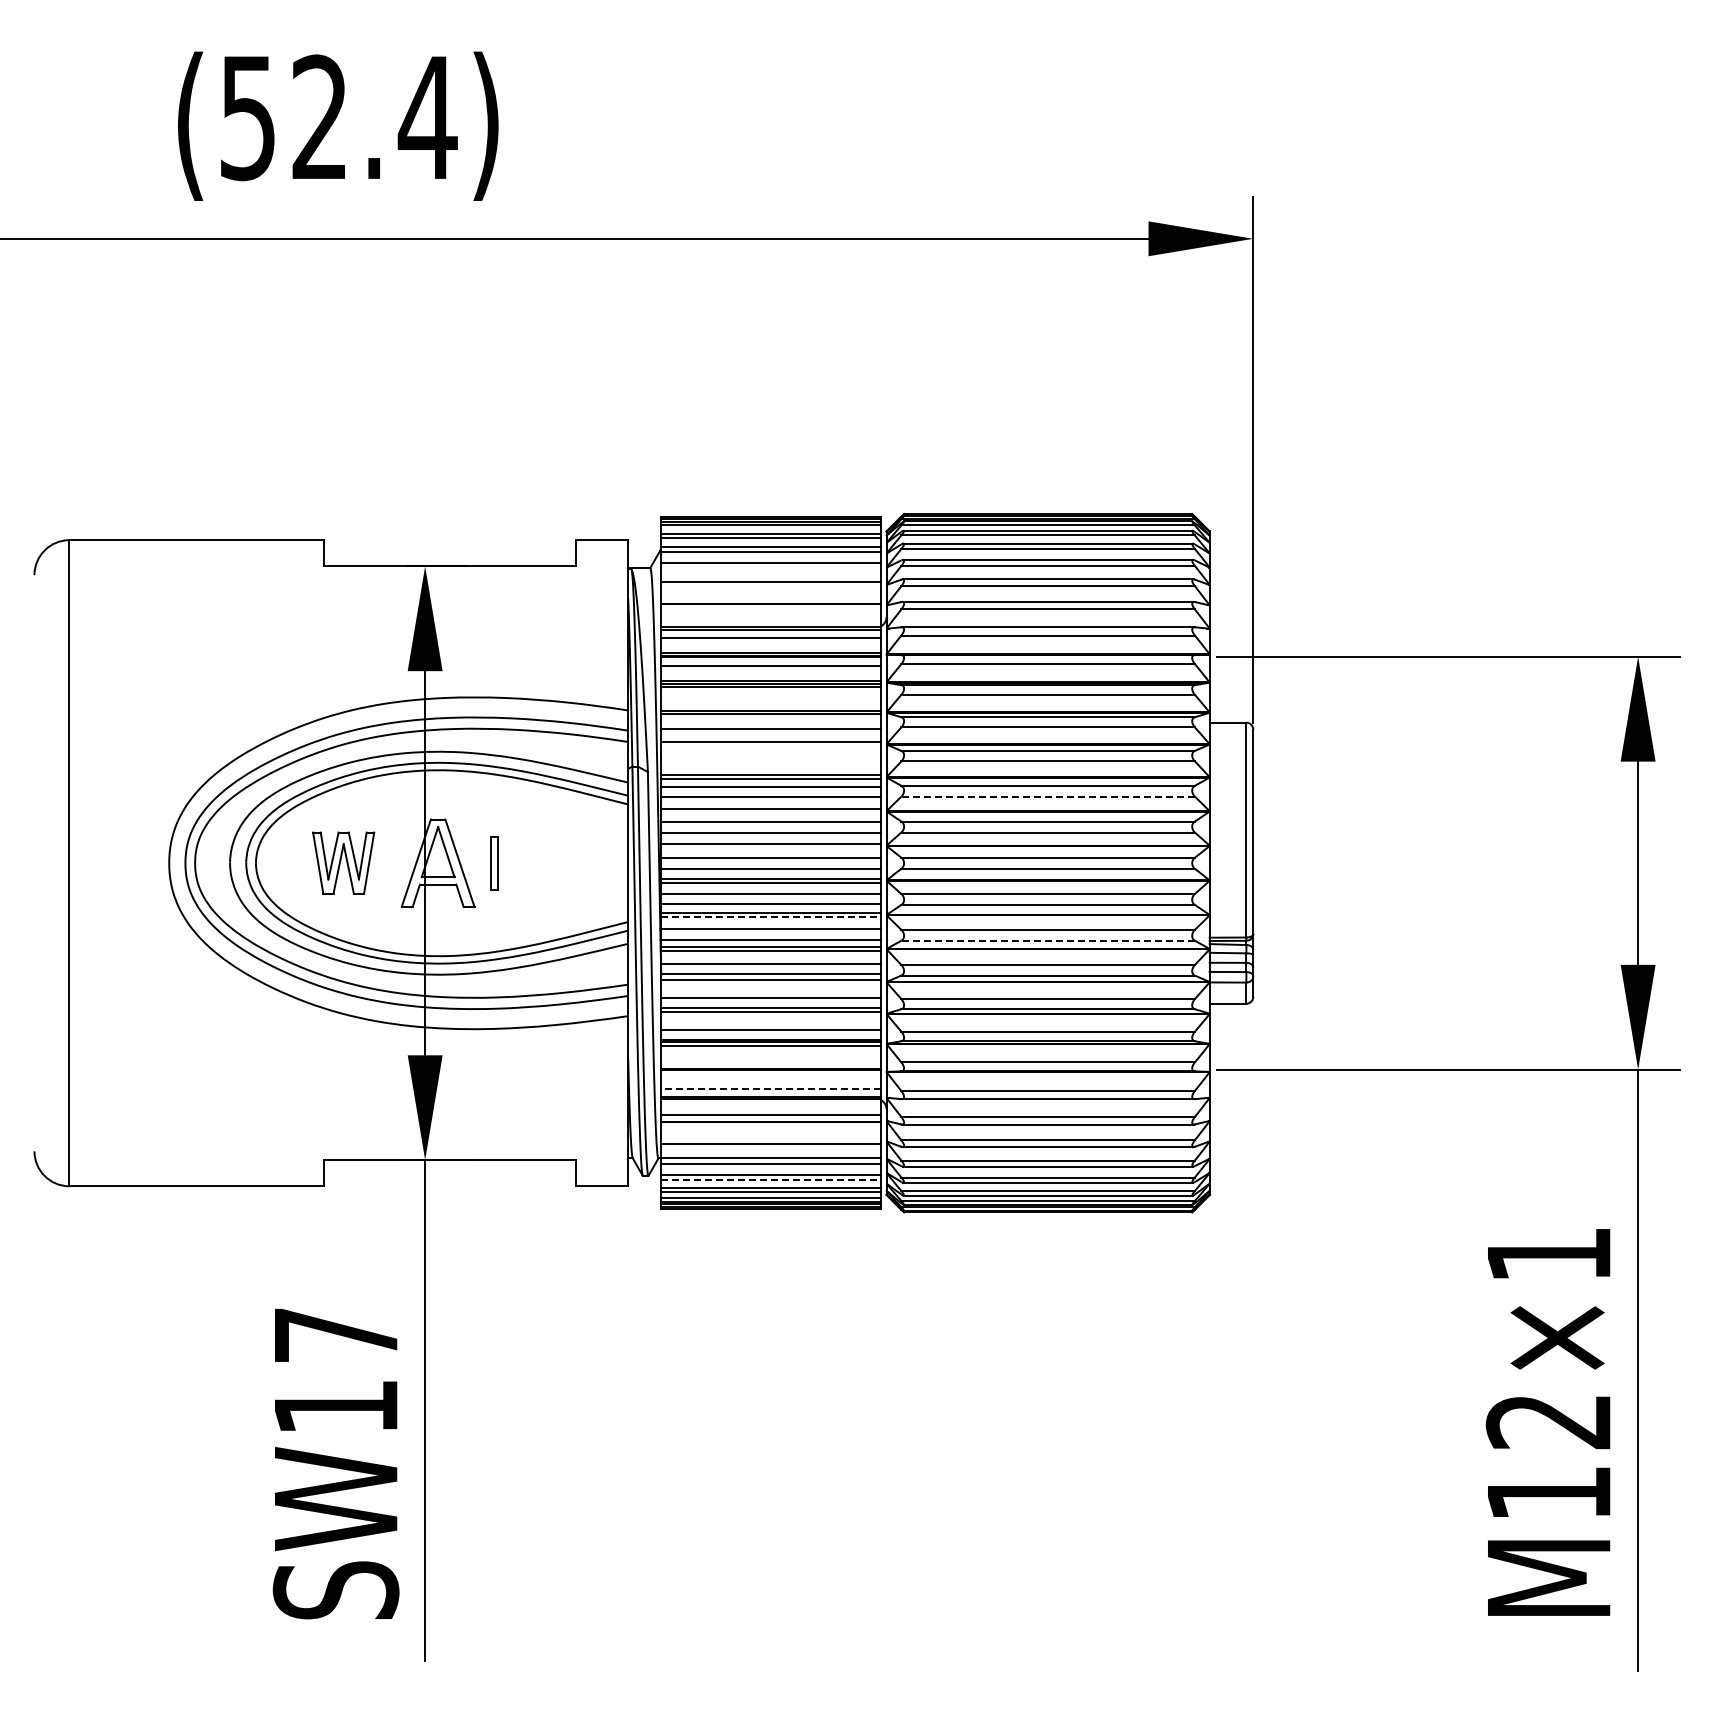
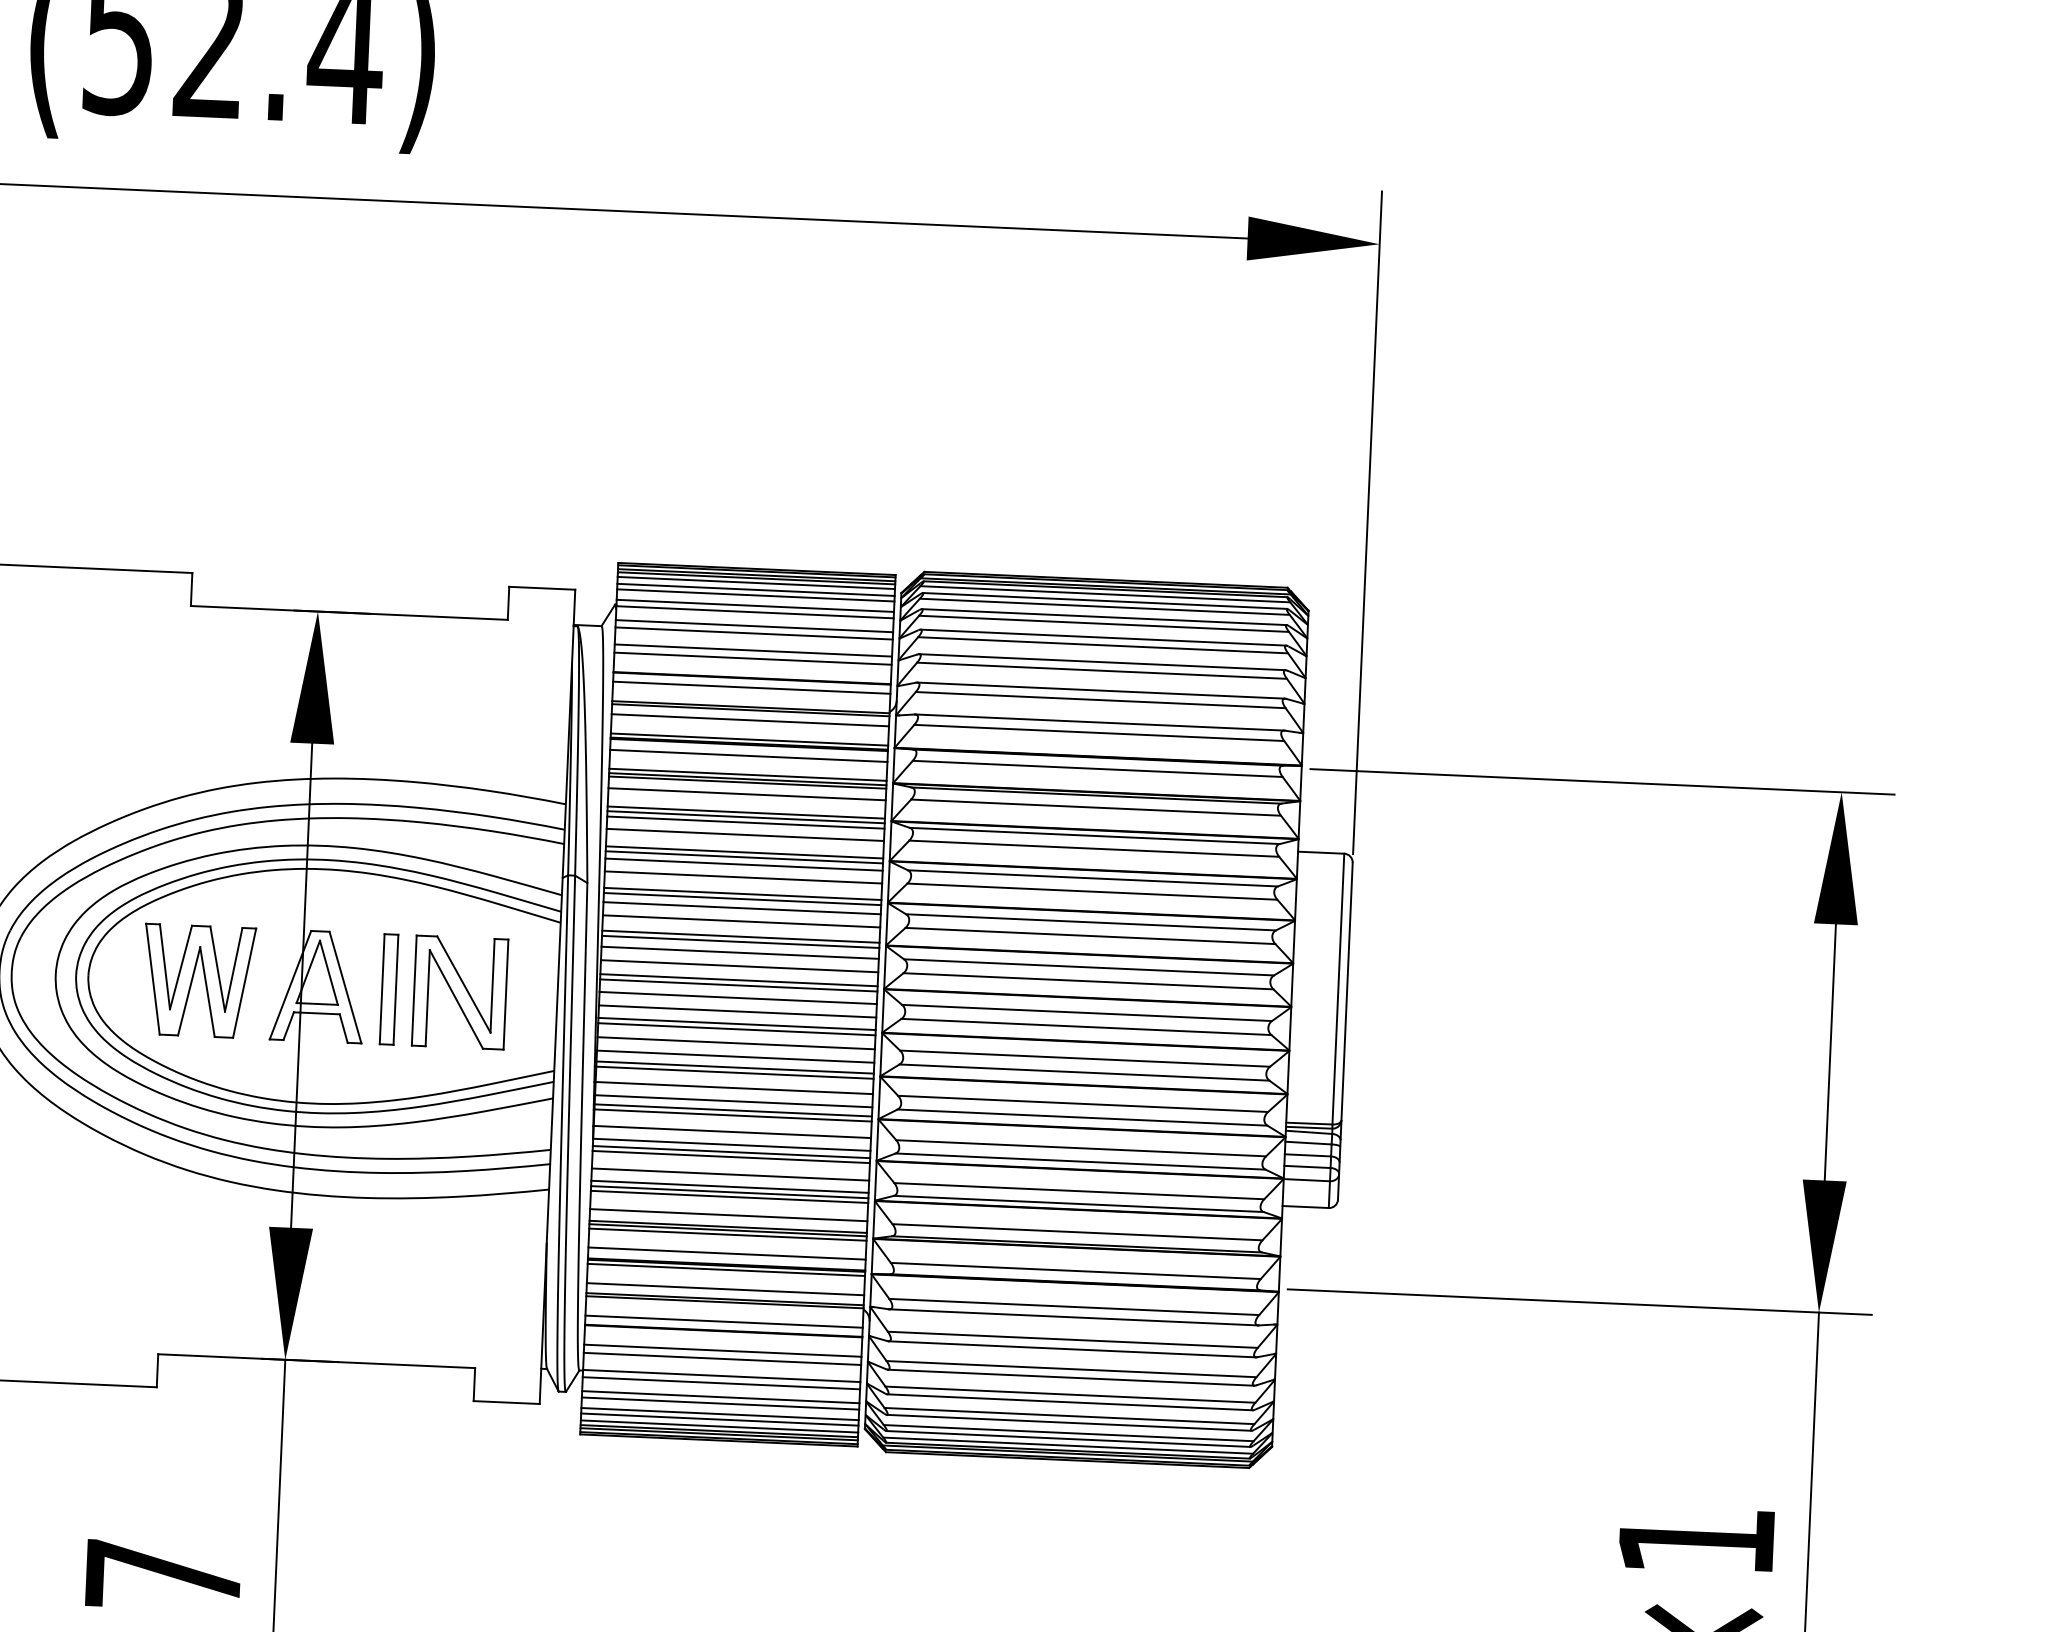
line: (771, 528) -> (756, 582), added
line: (771, 568) -> (754, 633), added
line: (771, 588) -> (753, 658), added
line: (771, 611) -> (751, 687), added
line: (771, 696) -> (747, 794), added
line: (771, 718) -> (746, 822), added
line: (771, 746) -> (744, 857), added
line: (771, 752) -> (744, 865), added
line: (771, 762) -> (743, 877), added
line: (1048, 796) -> (1090, 935), dashed -> solid
line: (771, 813) -> (740, 942), added
line: (771, 847) -> (738, 984), added
part: (343, 862) -> (198, 980), size x1.43
part: (550, 862) -> (459, 991), added
part: (494, 863) -> (389, 989), size x1.67
line: (771, 917) -> (735, 1073), dashed -> solid
line: (1048, 940) -> (1082, 1117), dashed -> solid
line: (771, 984) -> (731, 1157), added
line: (771, 1015) -> (729, 1196), added
line: (771, 1060) -> (727, 1253), added
line: (771, 1073) -> (726, 1269), added
line: (770, 1088) -> (724, 1288), dashed -> solid
line: (771, 1137) -> (723, 1350), added
line: (771, 1179) -> (720, 1403), dashed -> solid

